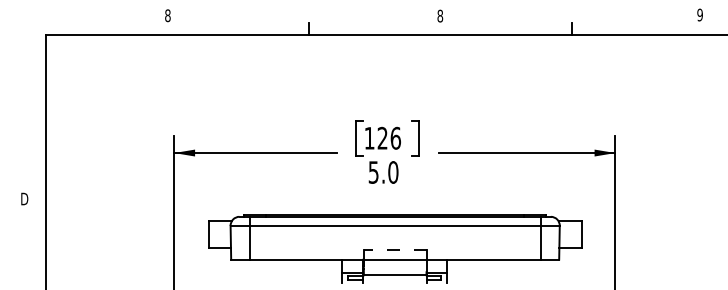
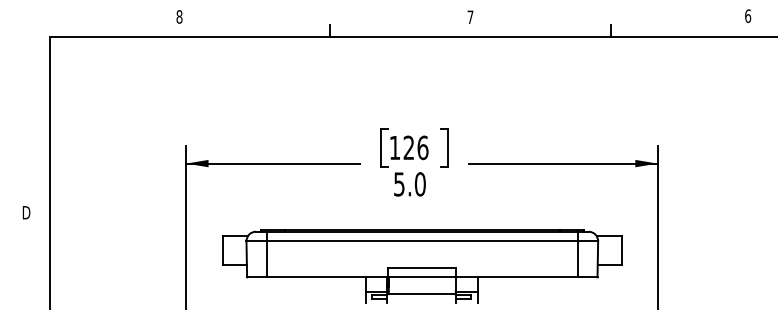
text: (699, 14) -> (747, 15), 9 -> 6
text: (440, 15) -> (470, 16), 8 -> 7
line: (395, 250) -> (422, 267), dashed -> solid

